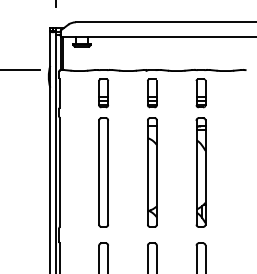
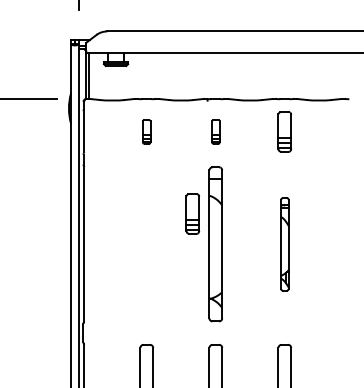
part: (103, 92) -> (146, 131), size x0.6
part: (152, 92) -> (215, 131), size x0.6
part: (135, 150) -> (192, 213), added
part: (103, 172) -> (146, 244), removed
part: (200, 172) -> (284, 244), size x0.6

